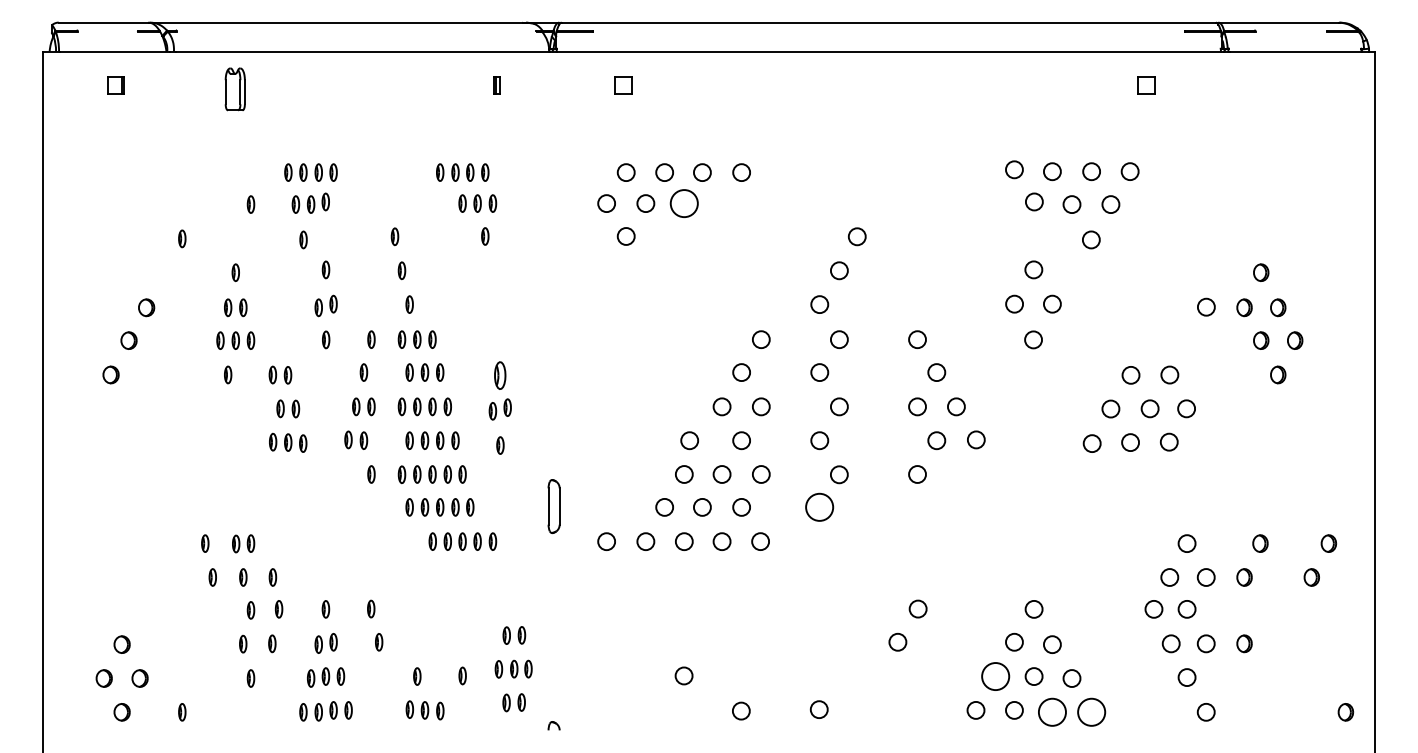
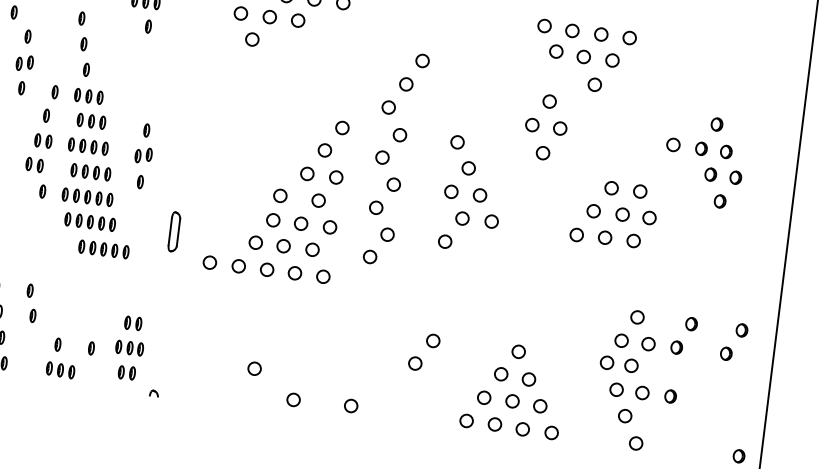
circle: (683, 203) -> (297, 20), size x0.62
part: (500, 375) -> (146, 130), size x0.62
circle: (819, 507) -> (369, 257), size x0.62
circle: (995, 676) -> (484, 397), size x0.62
circle: (1051, 711) -> (522, 428), size x0.62
circle: (1091, 711) -> (551, 432), size x0.62

